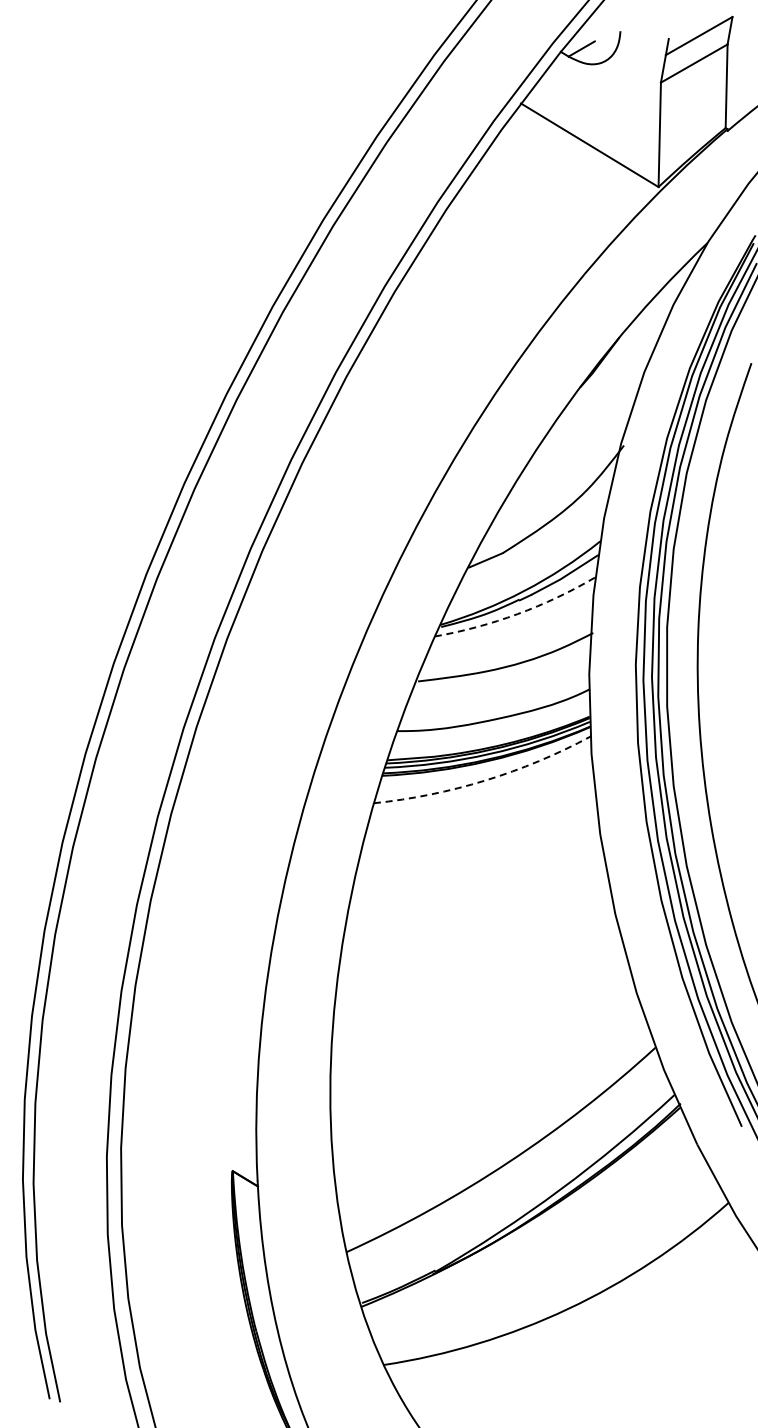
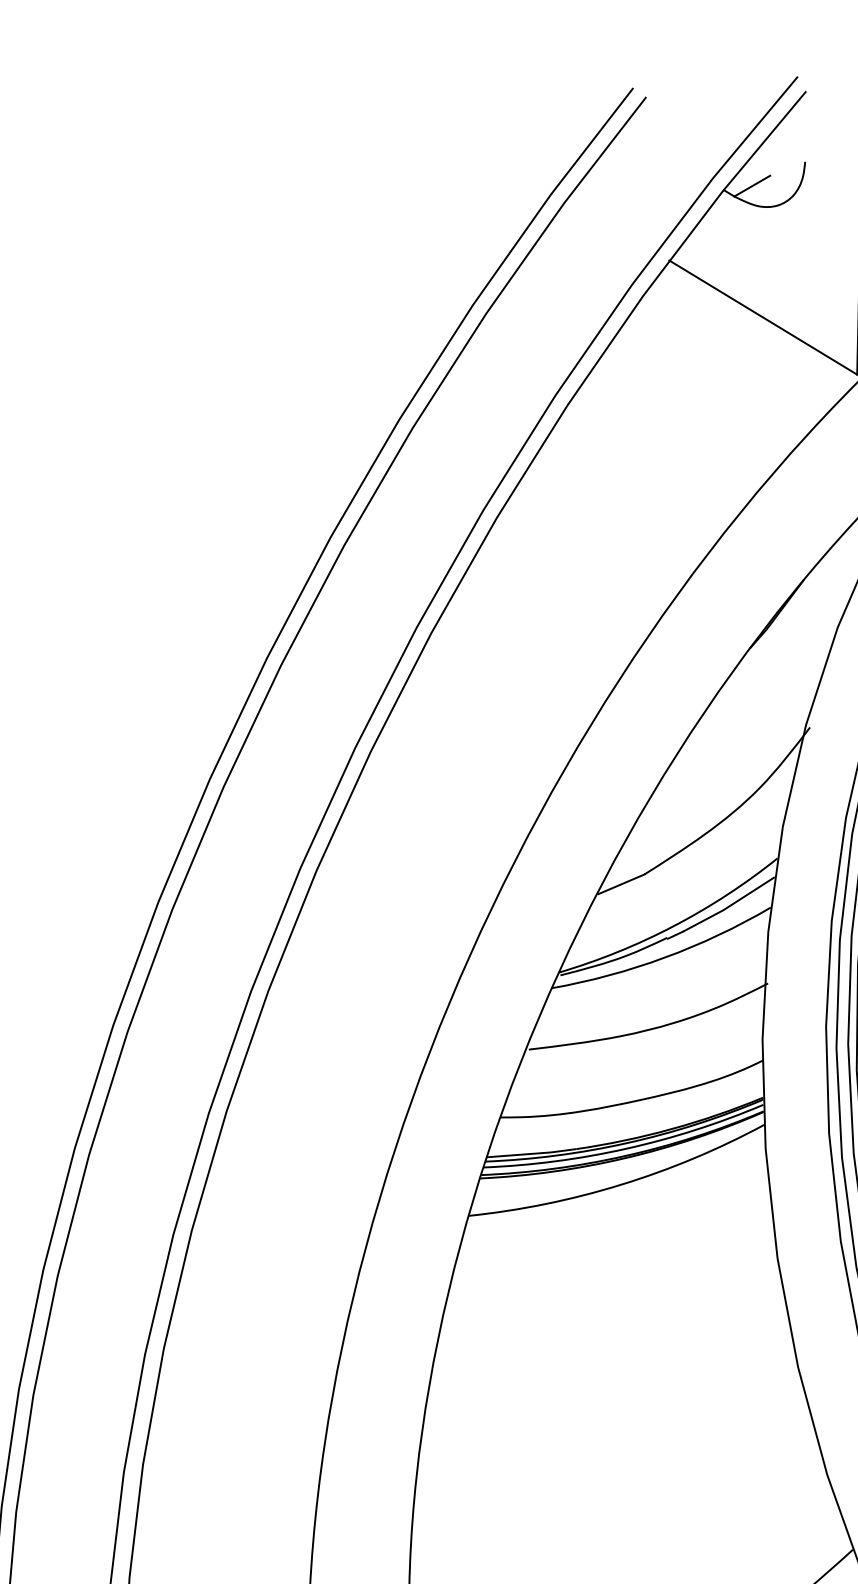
arc: (517, 614) -> (664, 958), dashed -> solid
arc: (485, 780) -> (620, 1184), dashed -> solid

